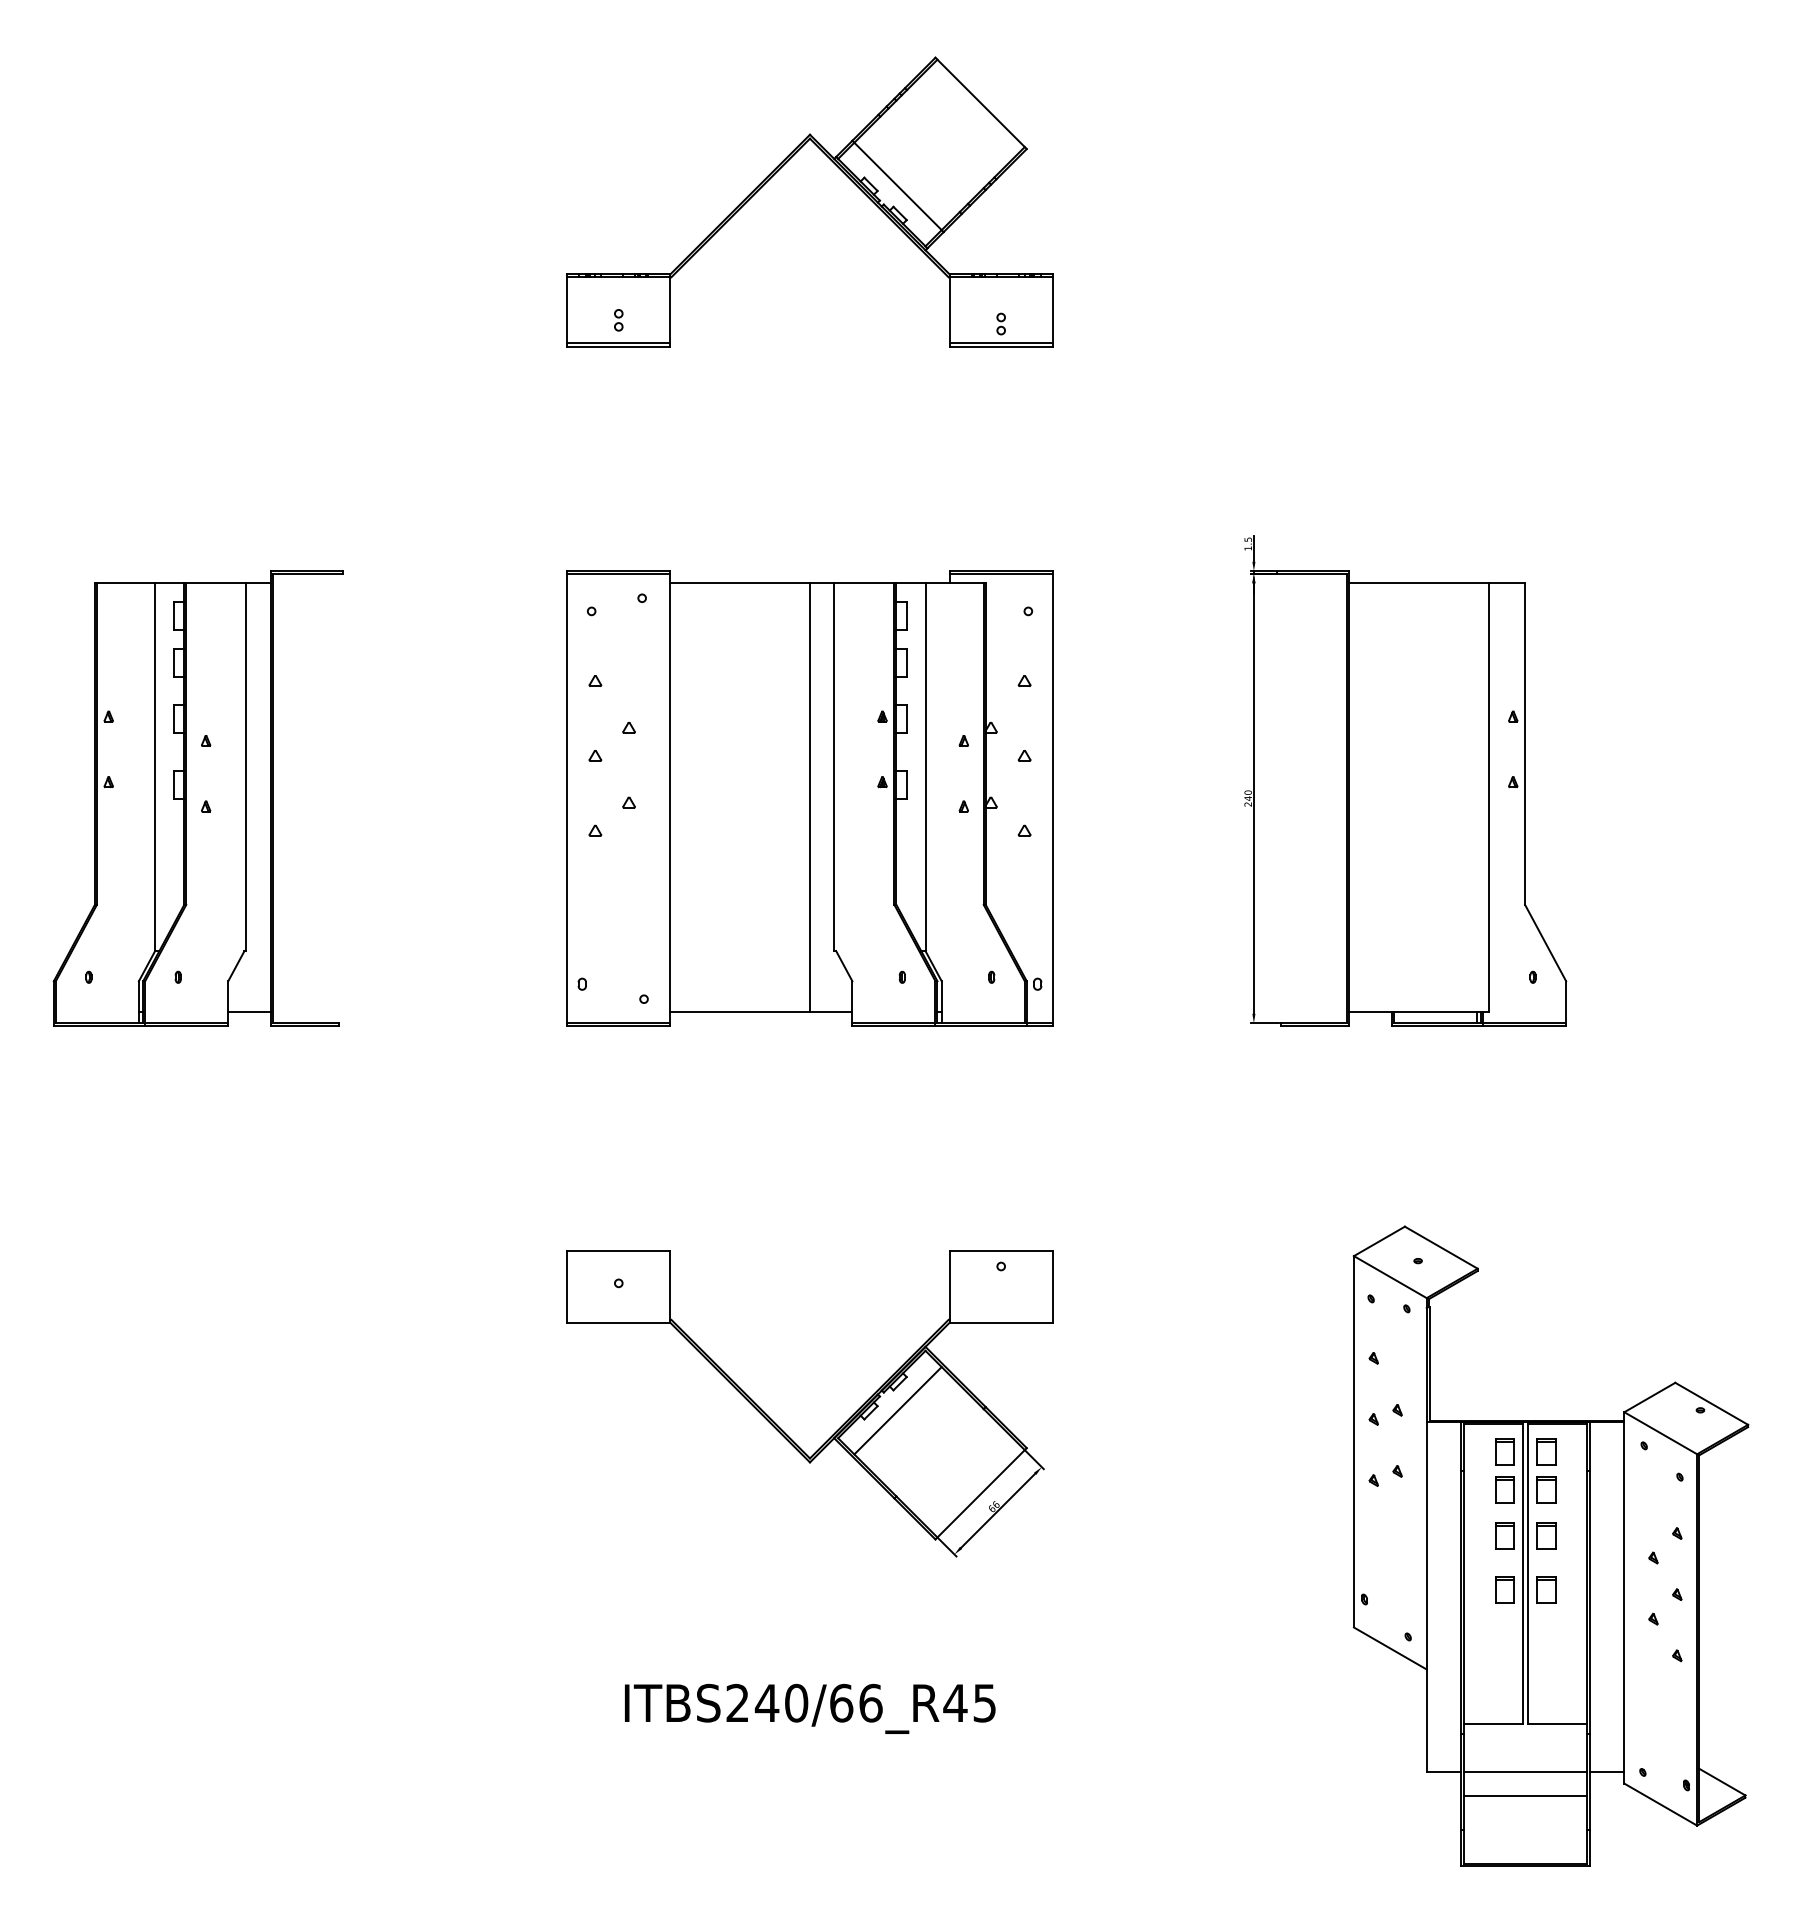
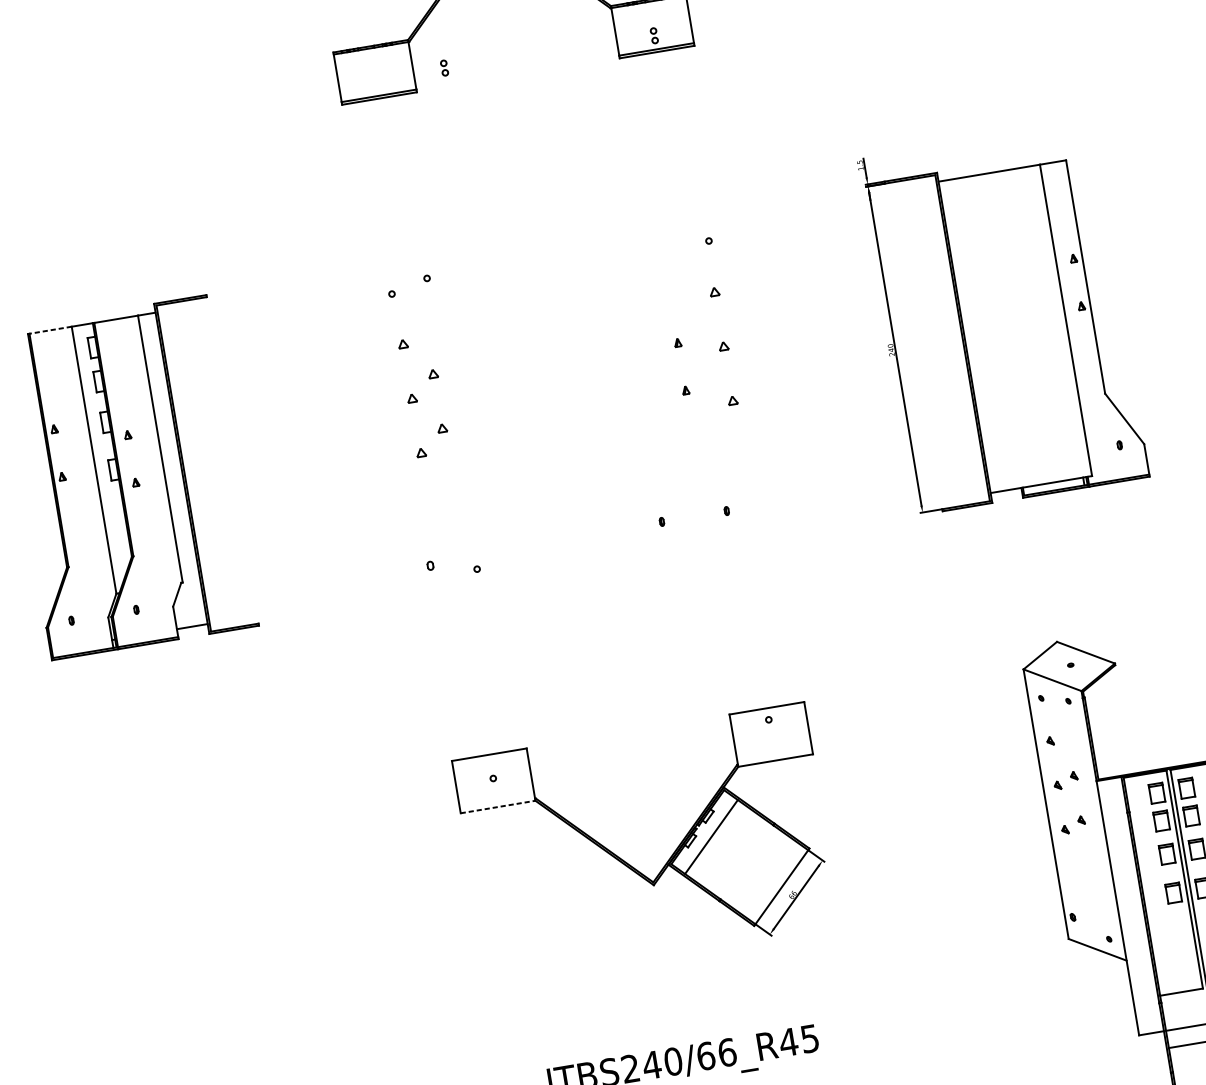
part: (618, 320) -> (444, 68), moved
line: (125, 583) -> (50, 330), solid -> dashed
part: (809, 798) -> (572, 403), removed
line: (619, 1322) -> (498, 806), solid -> dashed

